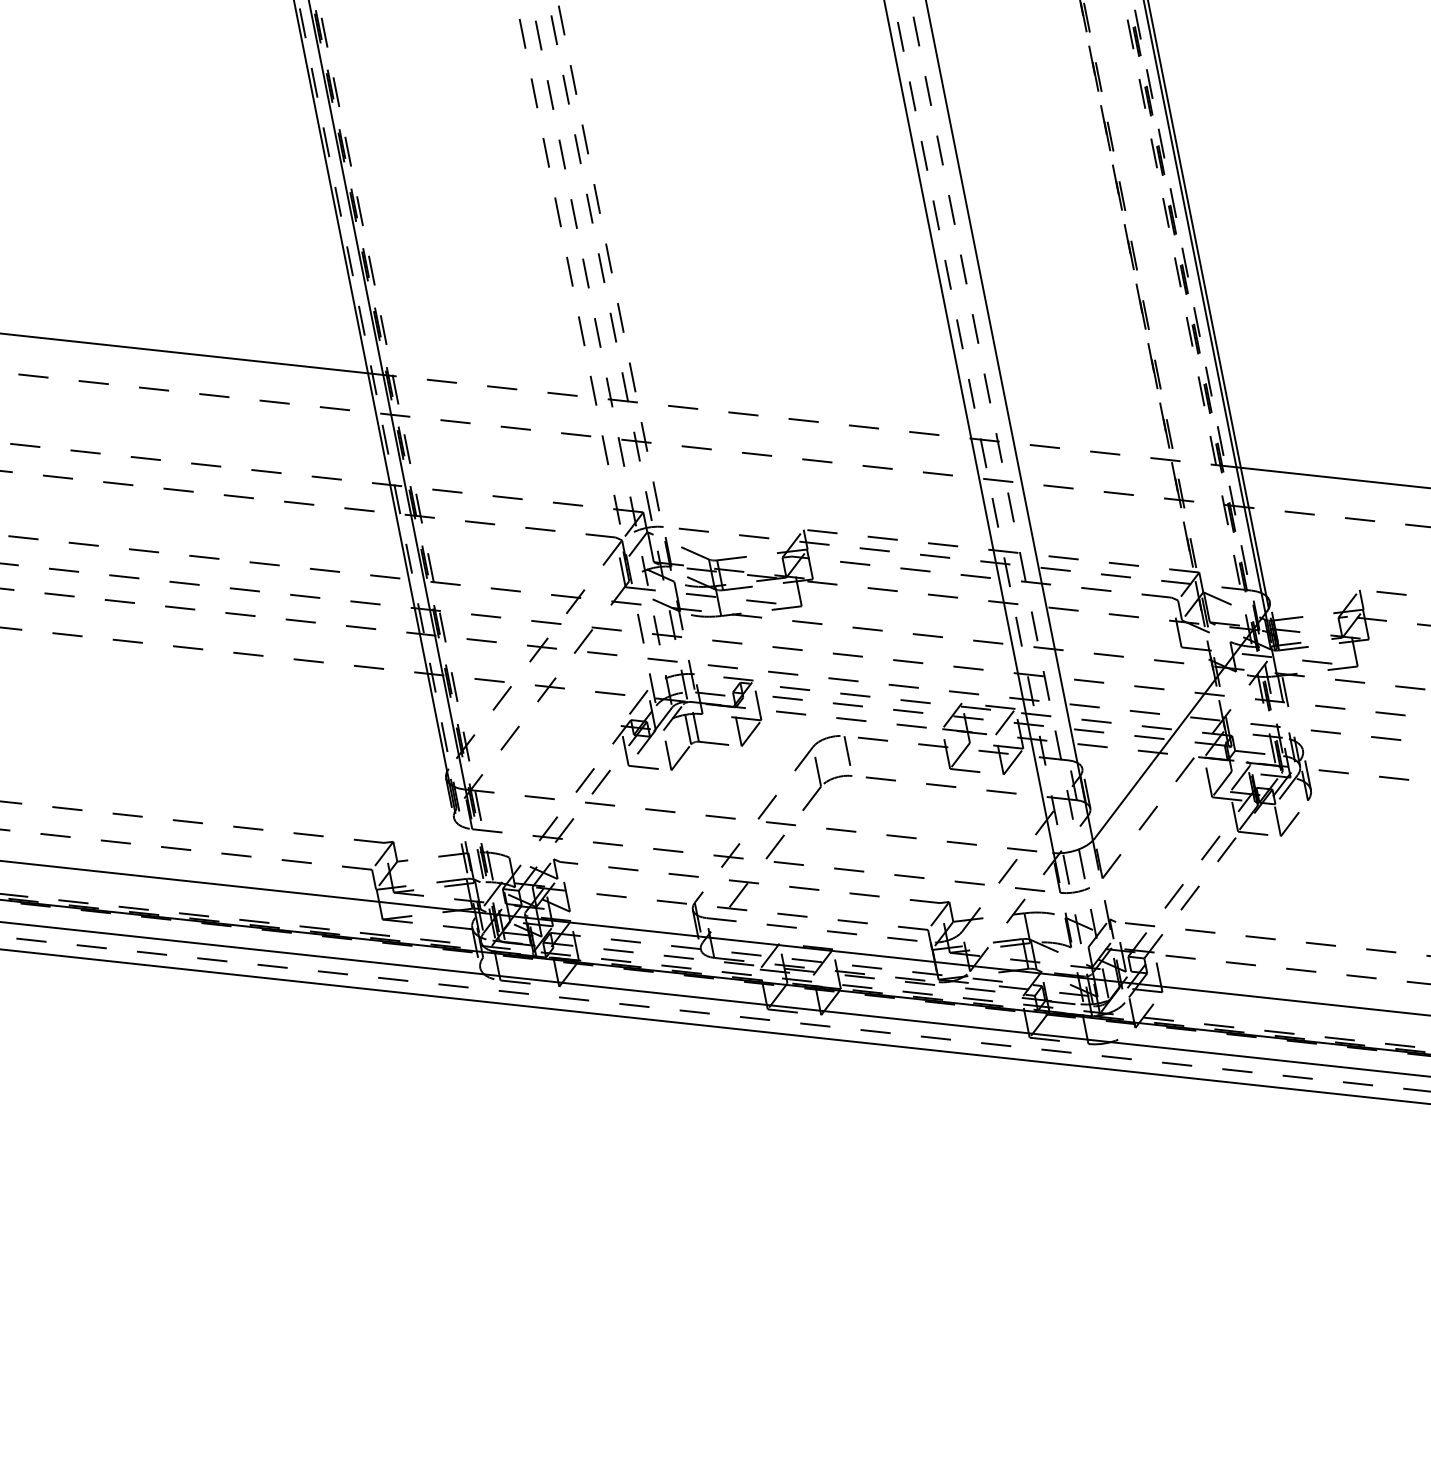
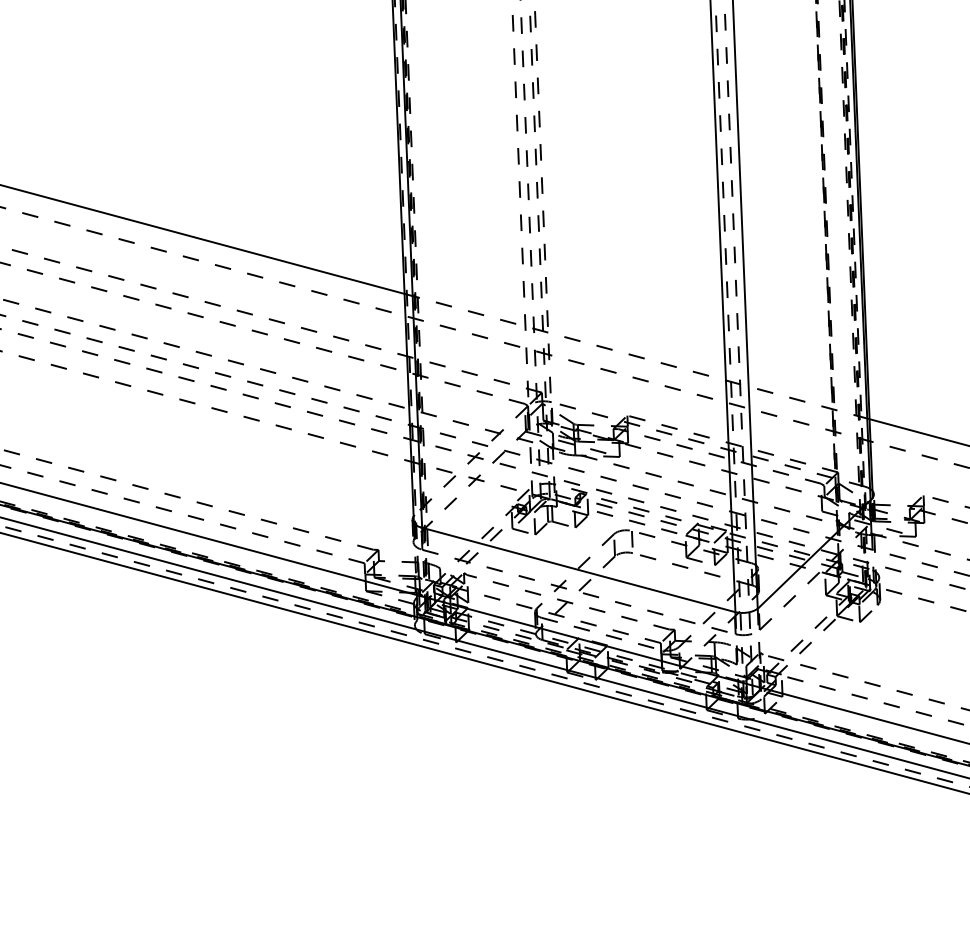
line: (759, 820) -> (578, 569), dashed -> solid

